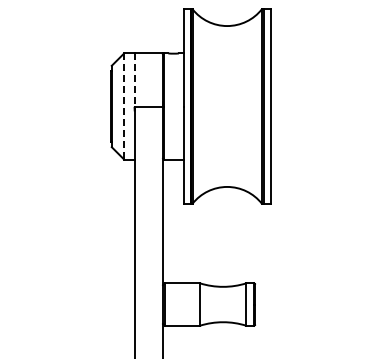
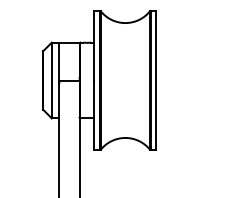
line: (134, 79) -> (59, 61), dashed -> solid
line: (124, 107) -> (52, 81), dashed -> solid

